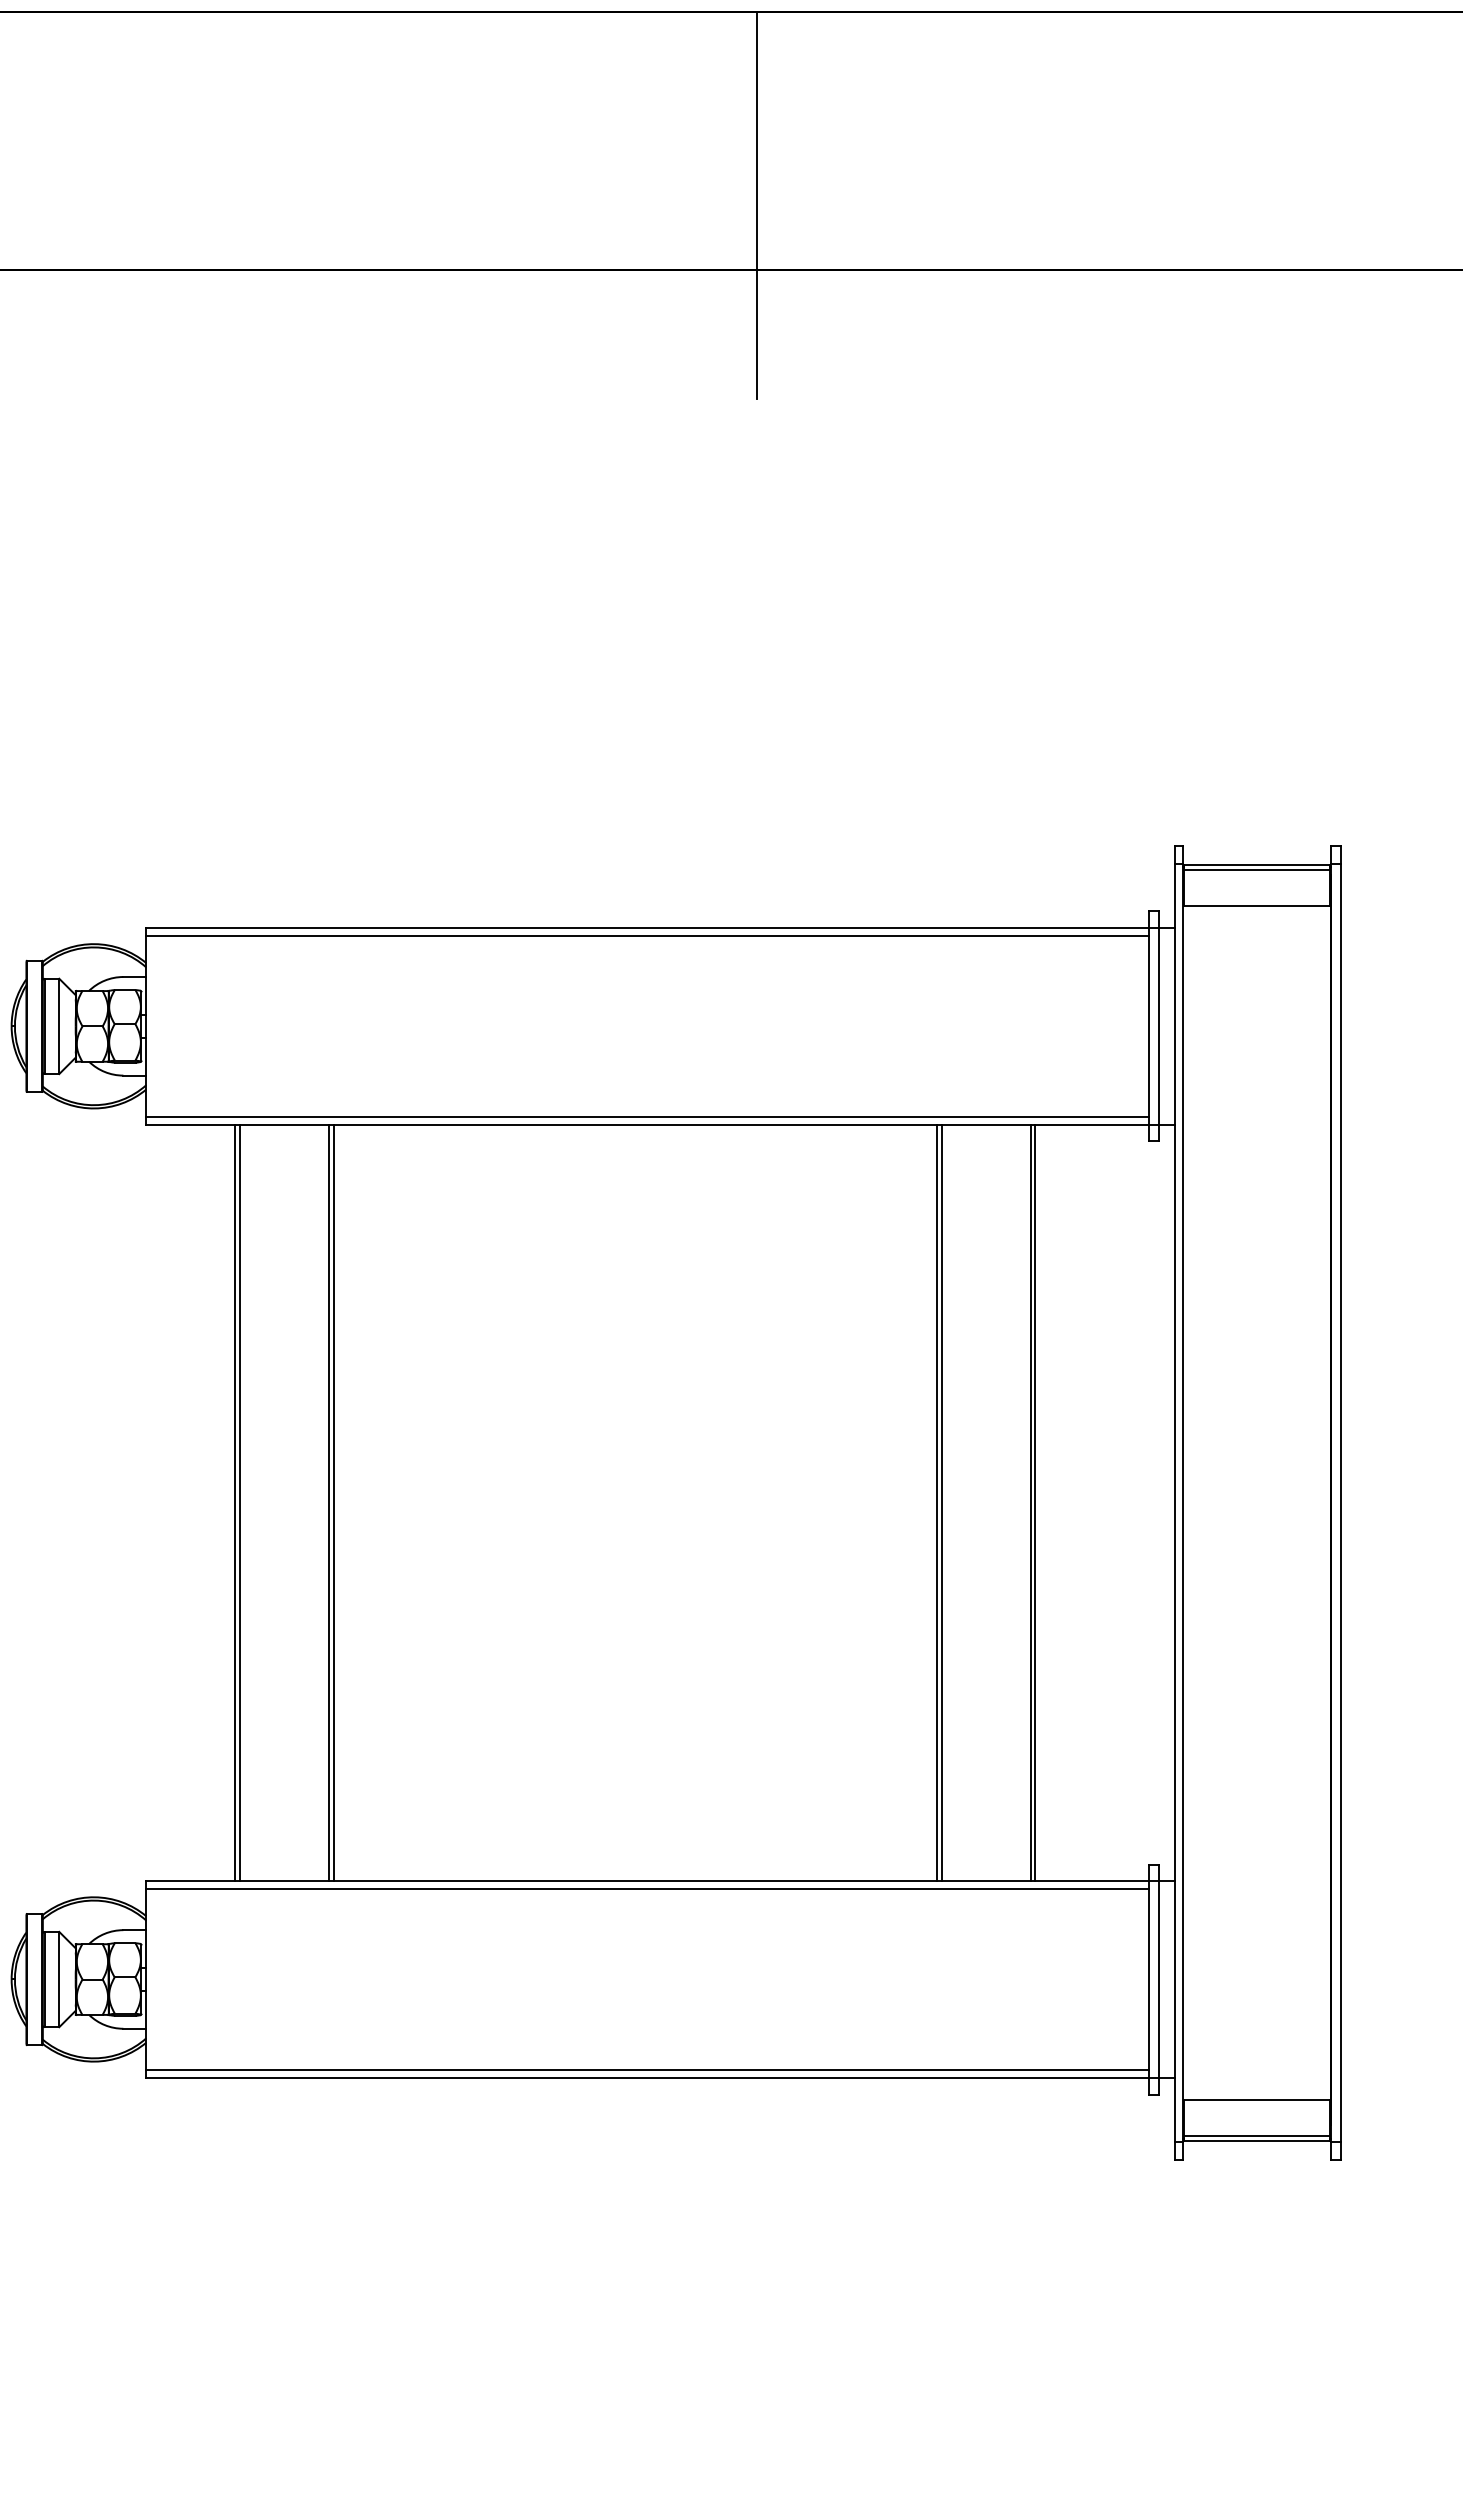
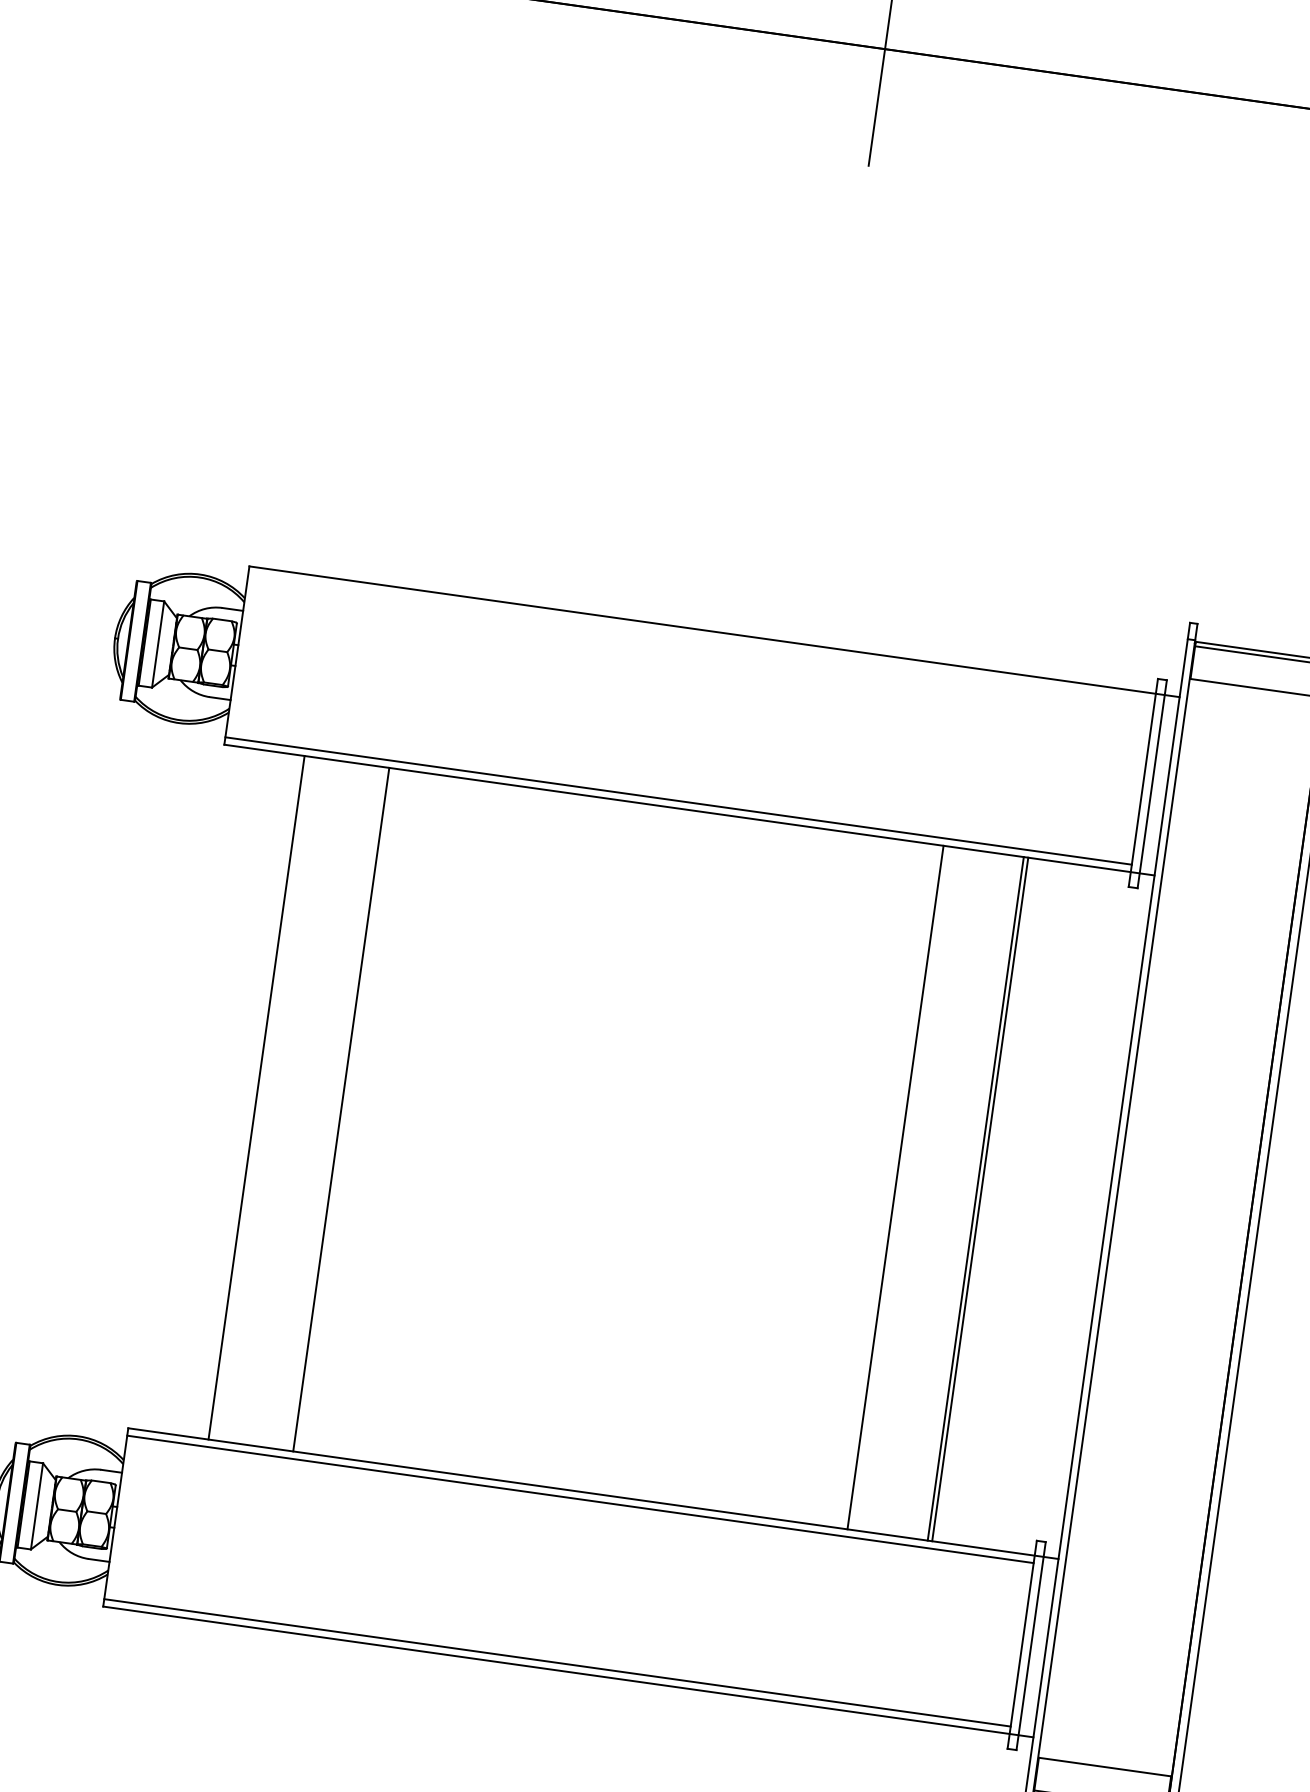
line: (647, 936) -> (701, 637), removed
line: (240, 1502) -> (261, 1098), removed
line: (333, 1502) -> (345, 1109), removed
line: (936, 1502) -> (890, 1186), removed

